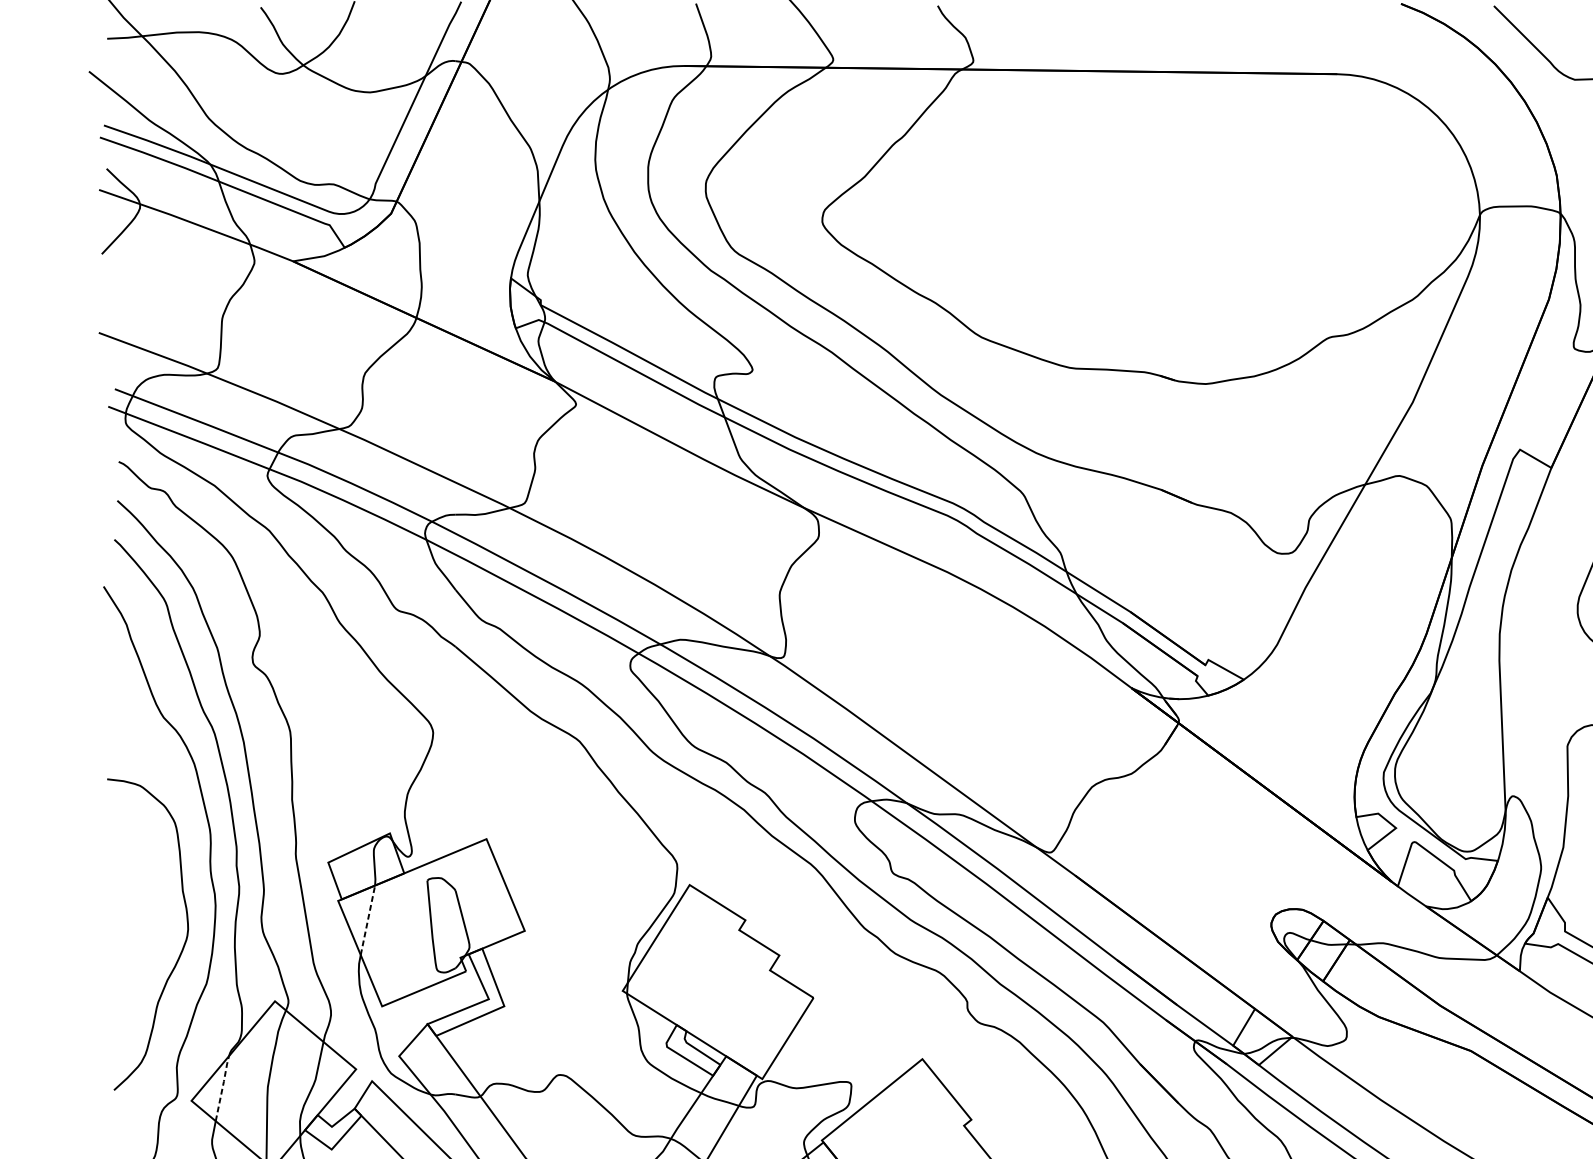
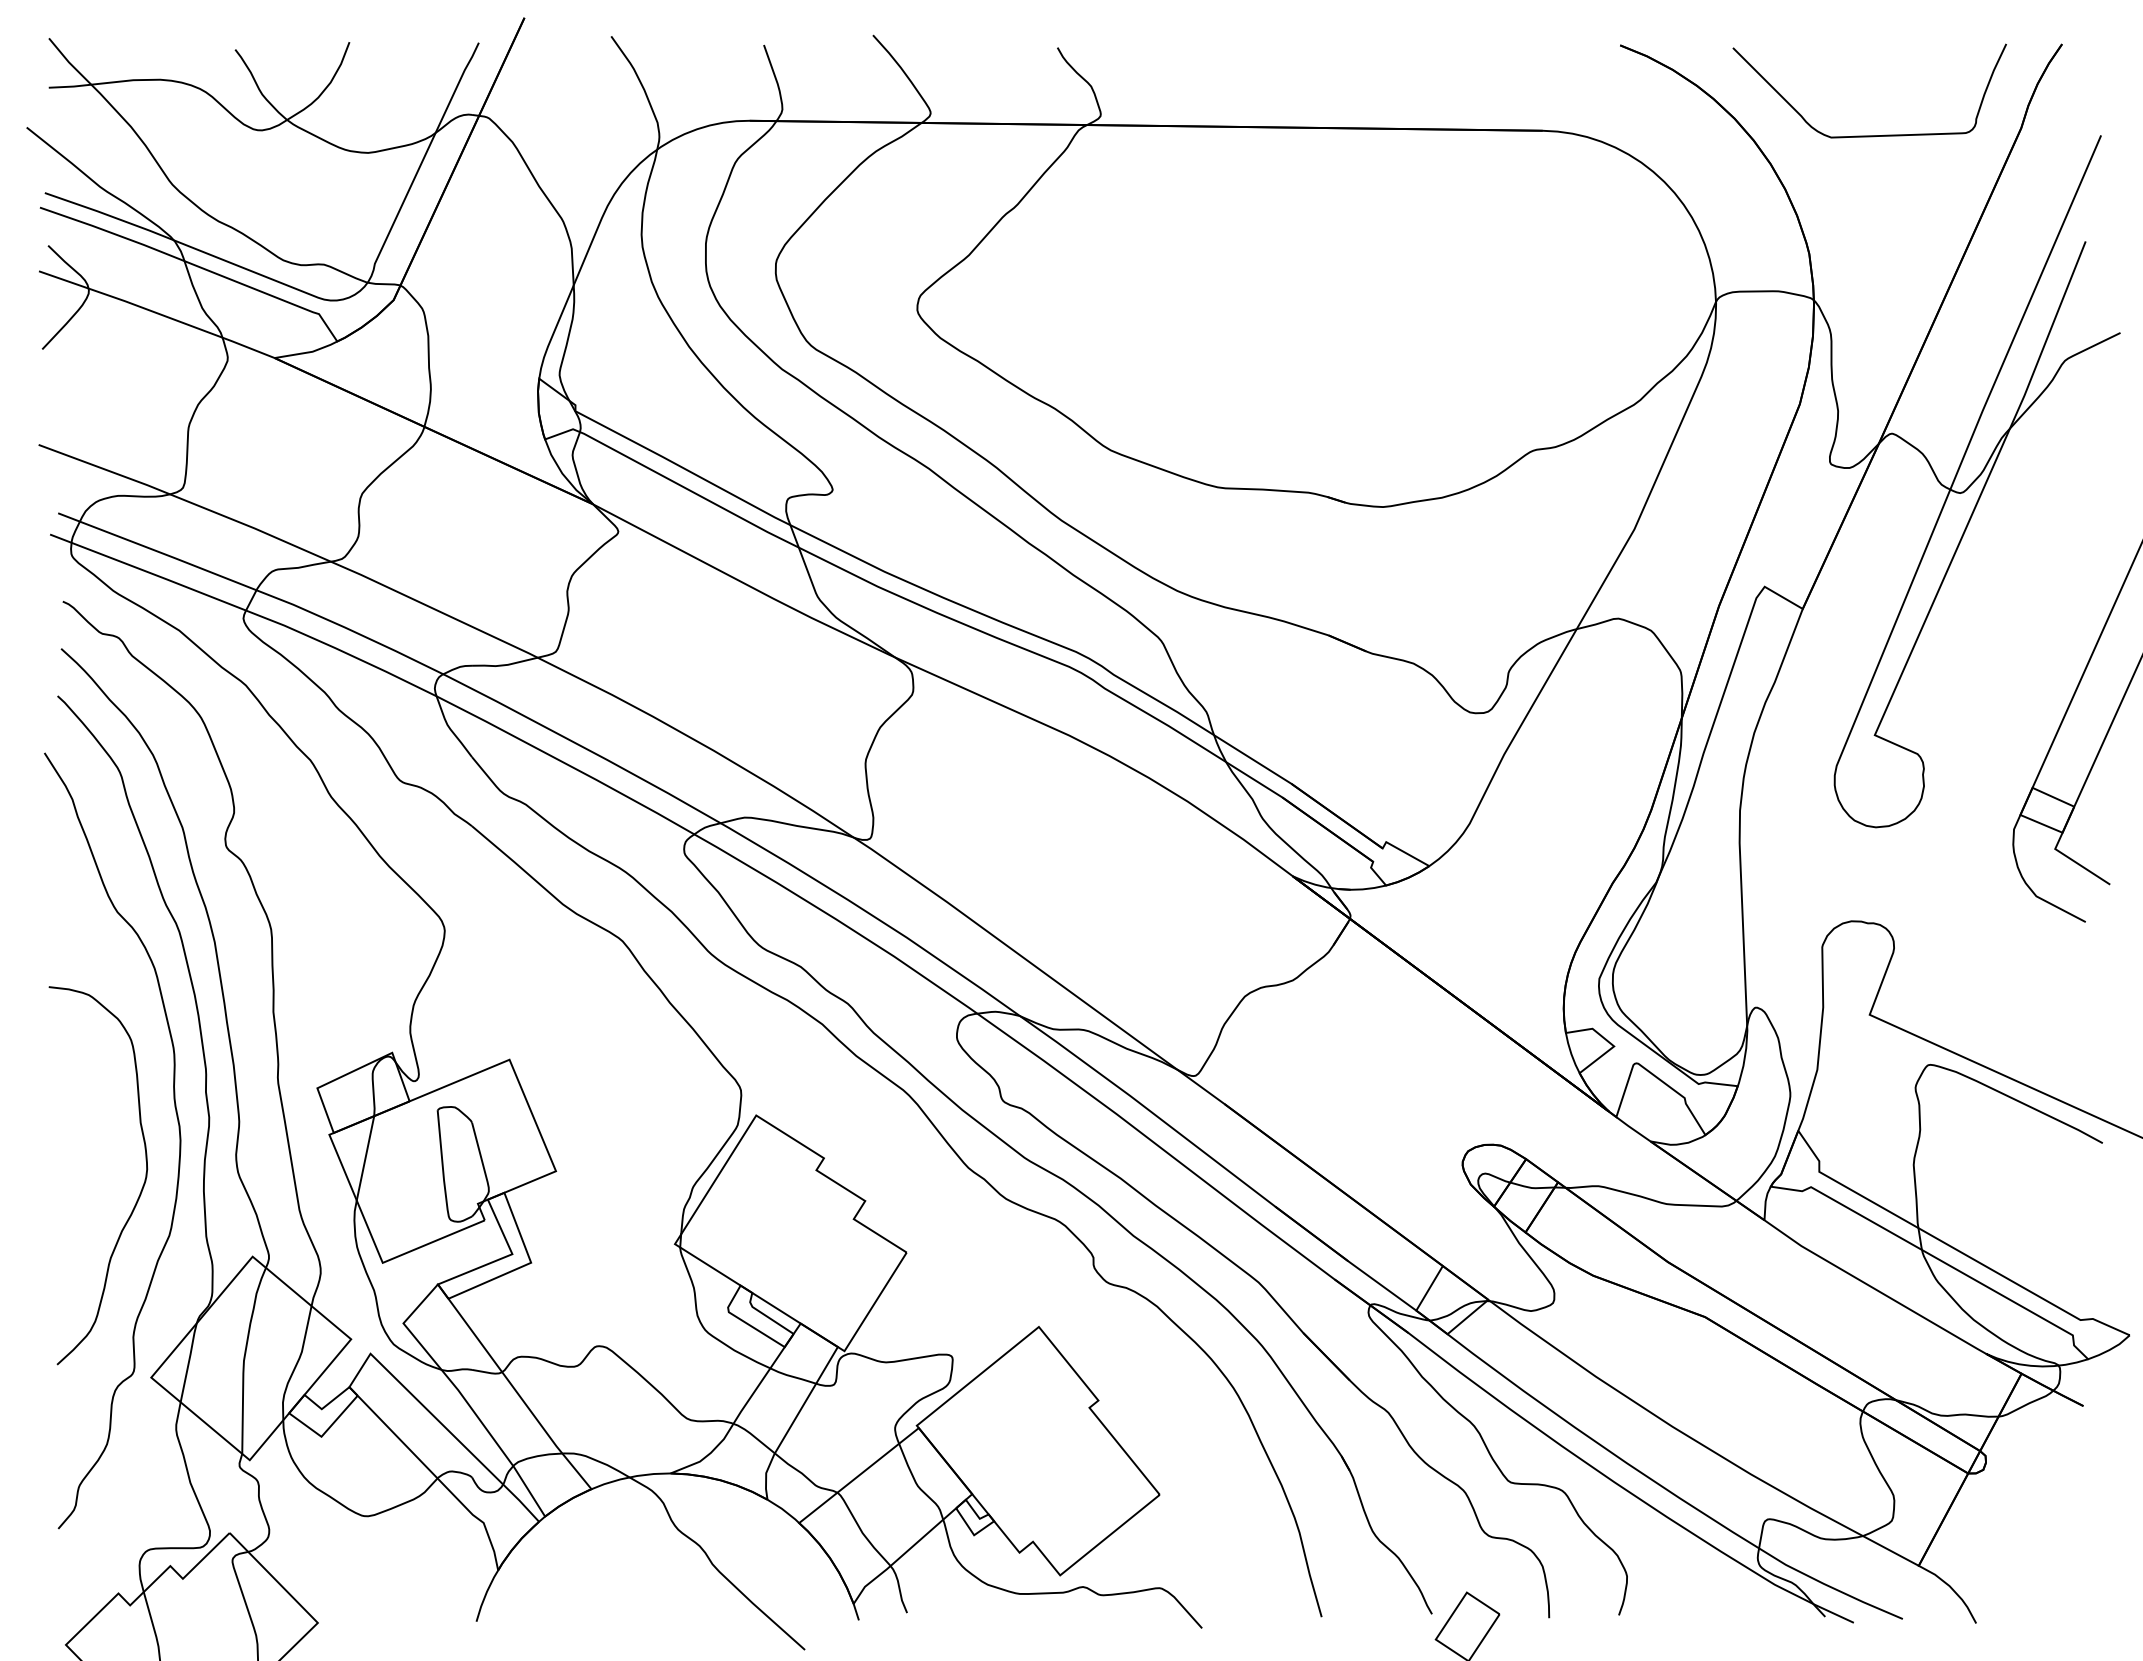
line: (367, 919) -> (365, 1157), dashed -> solid
line: (223, 1087) -> (189, 1361), dashed -> solid

